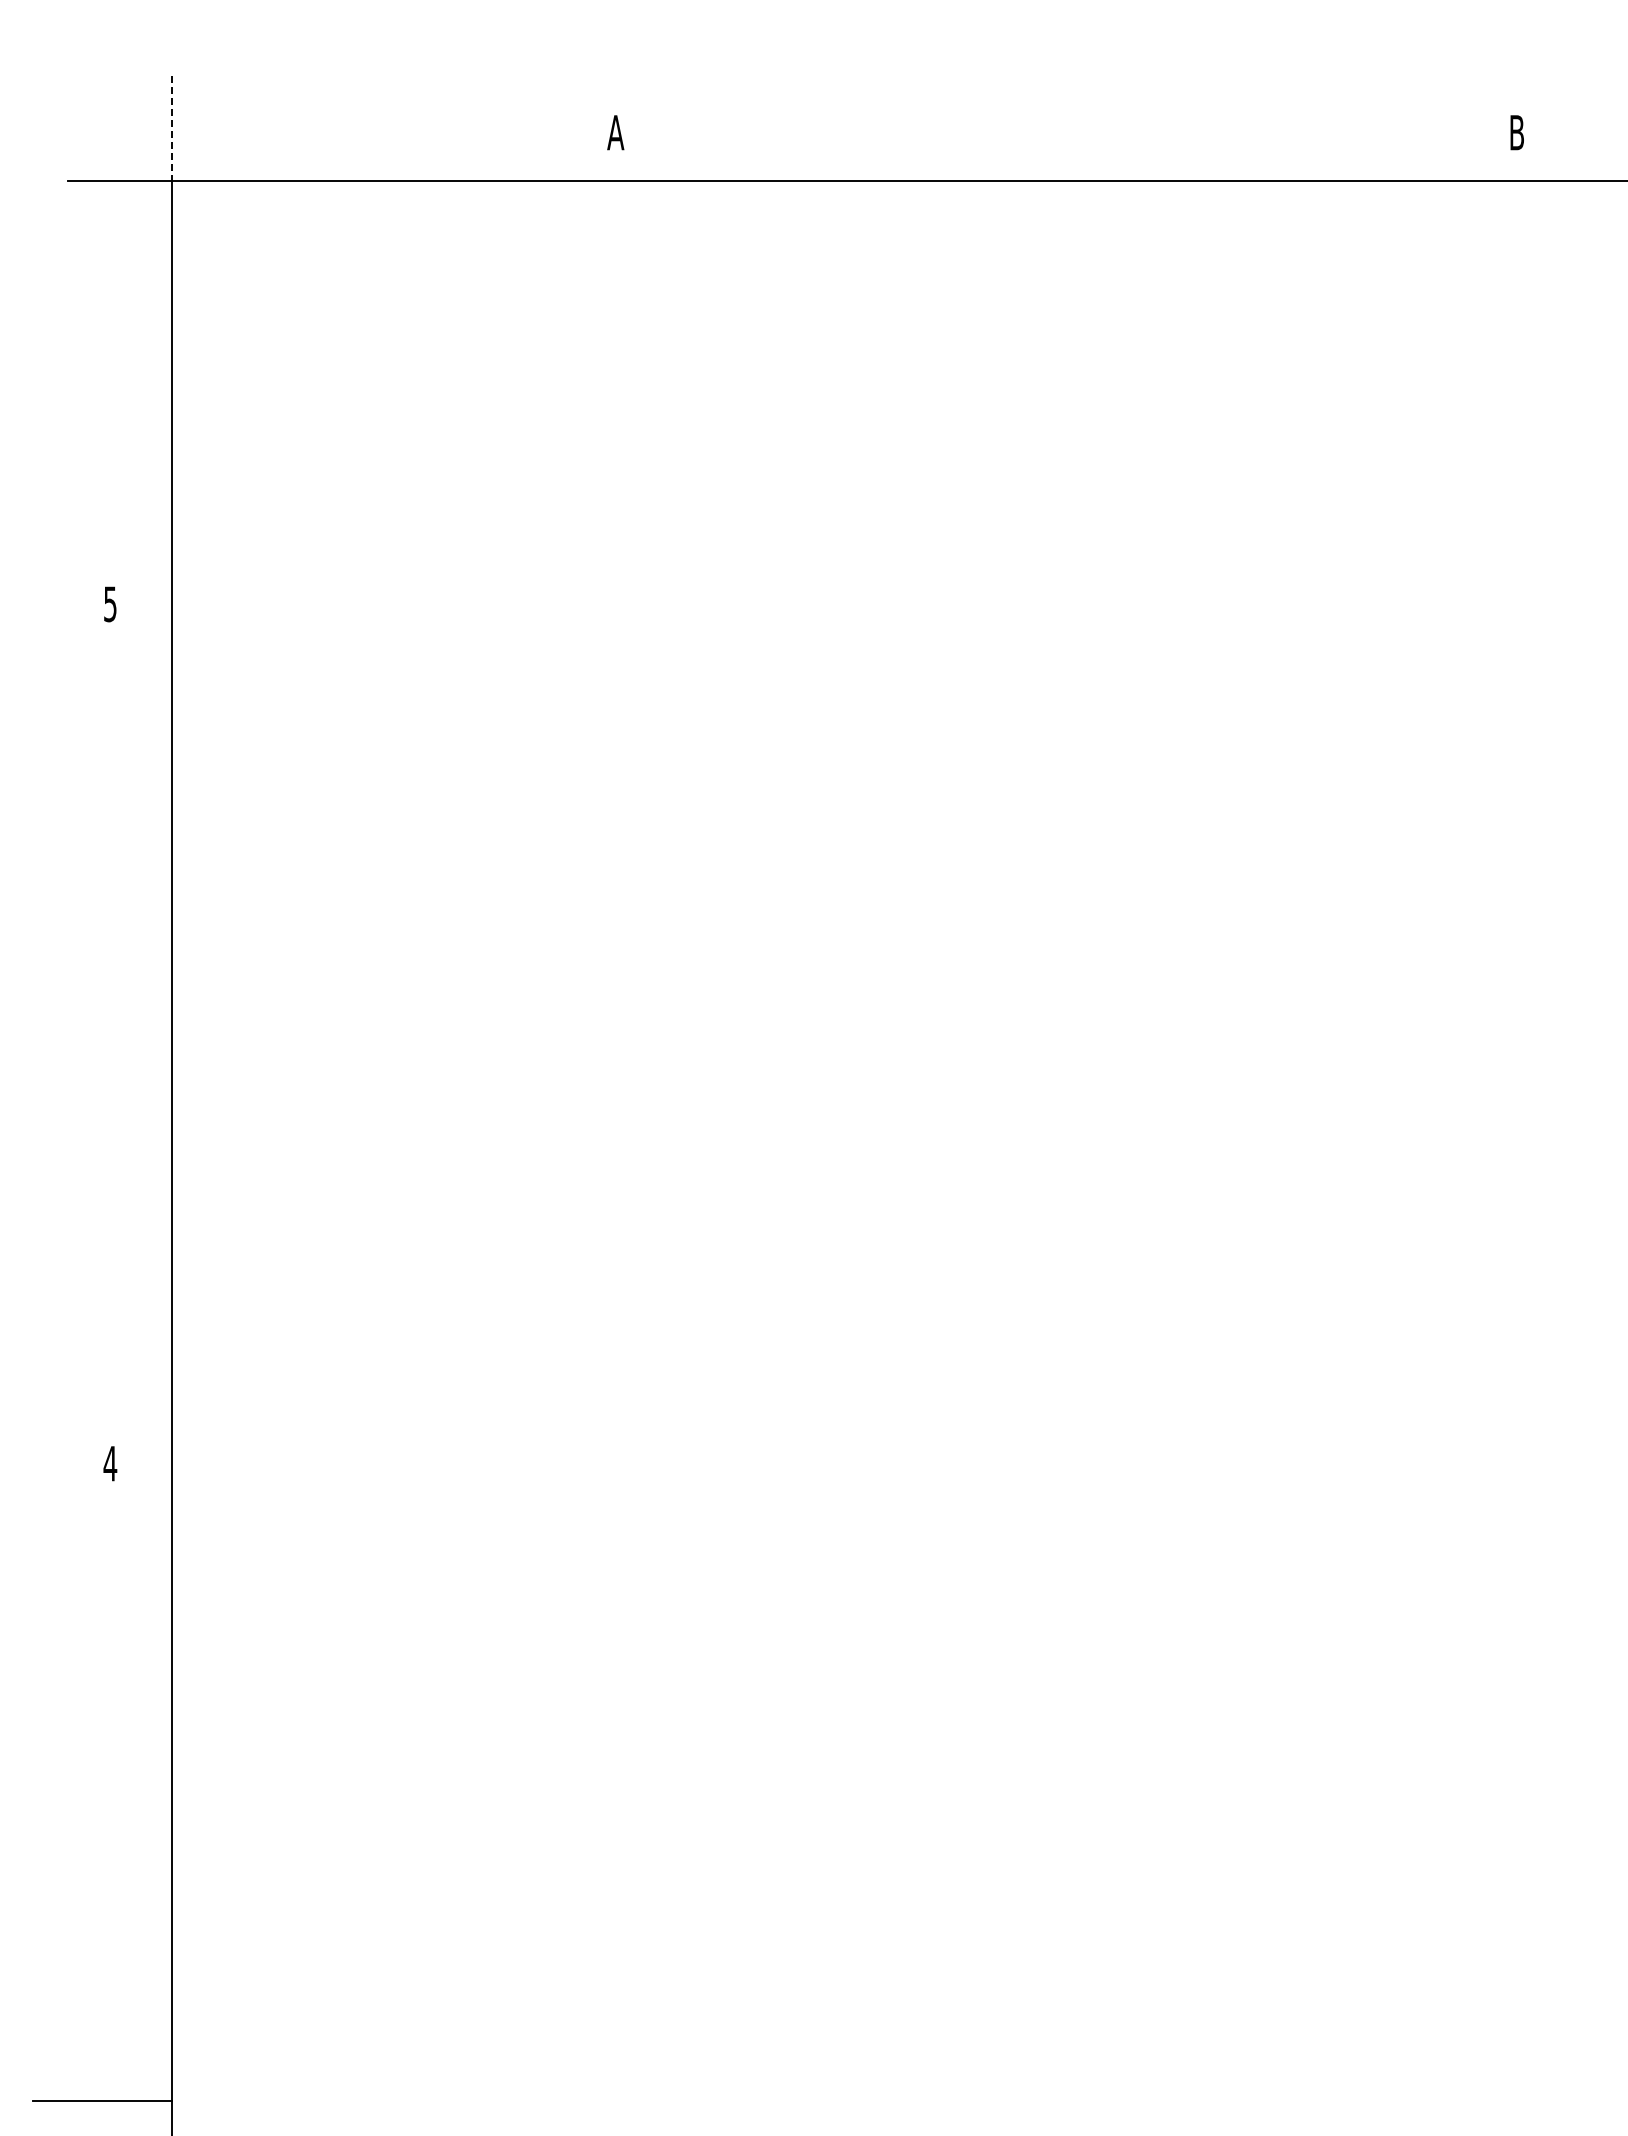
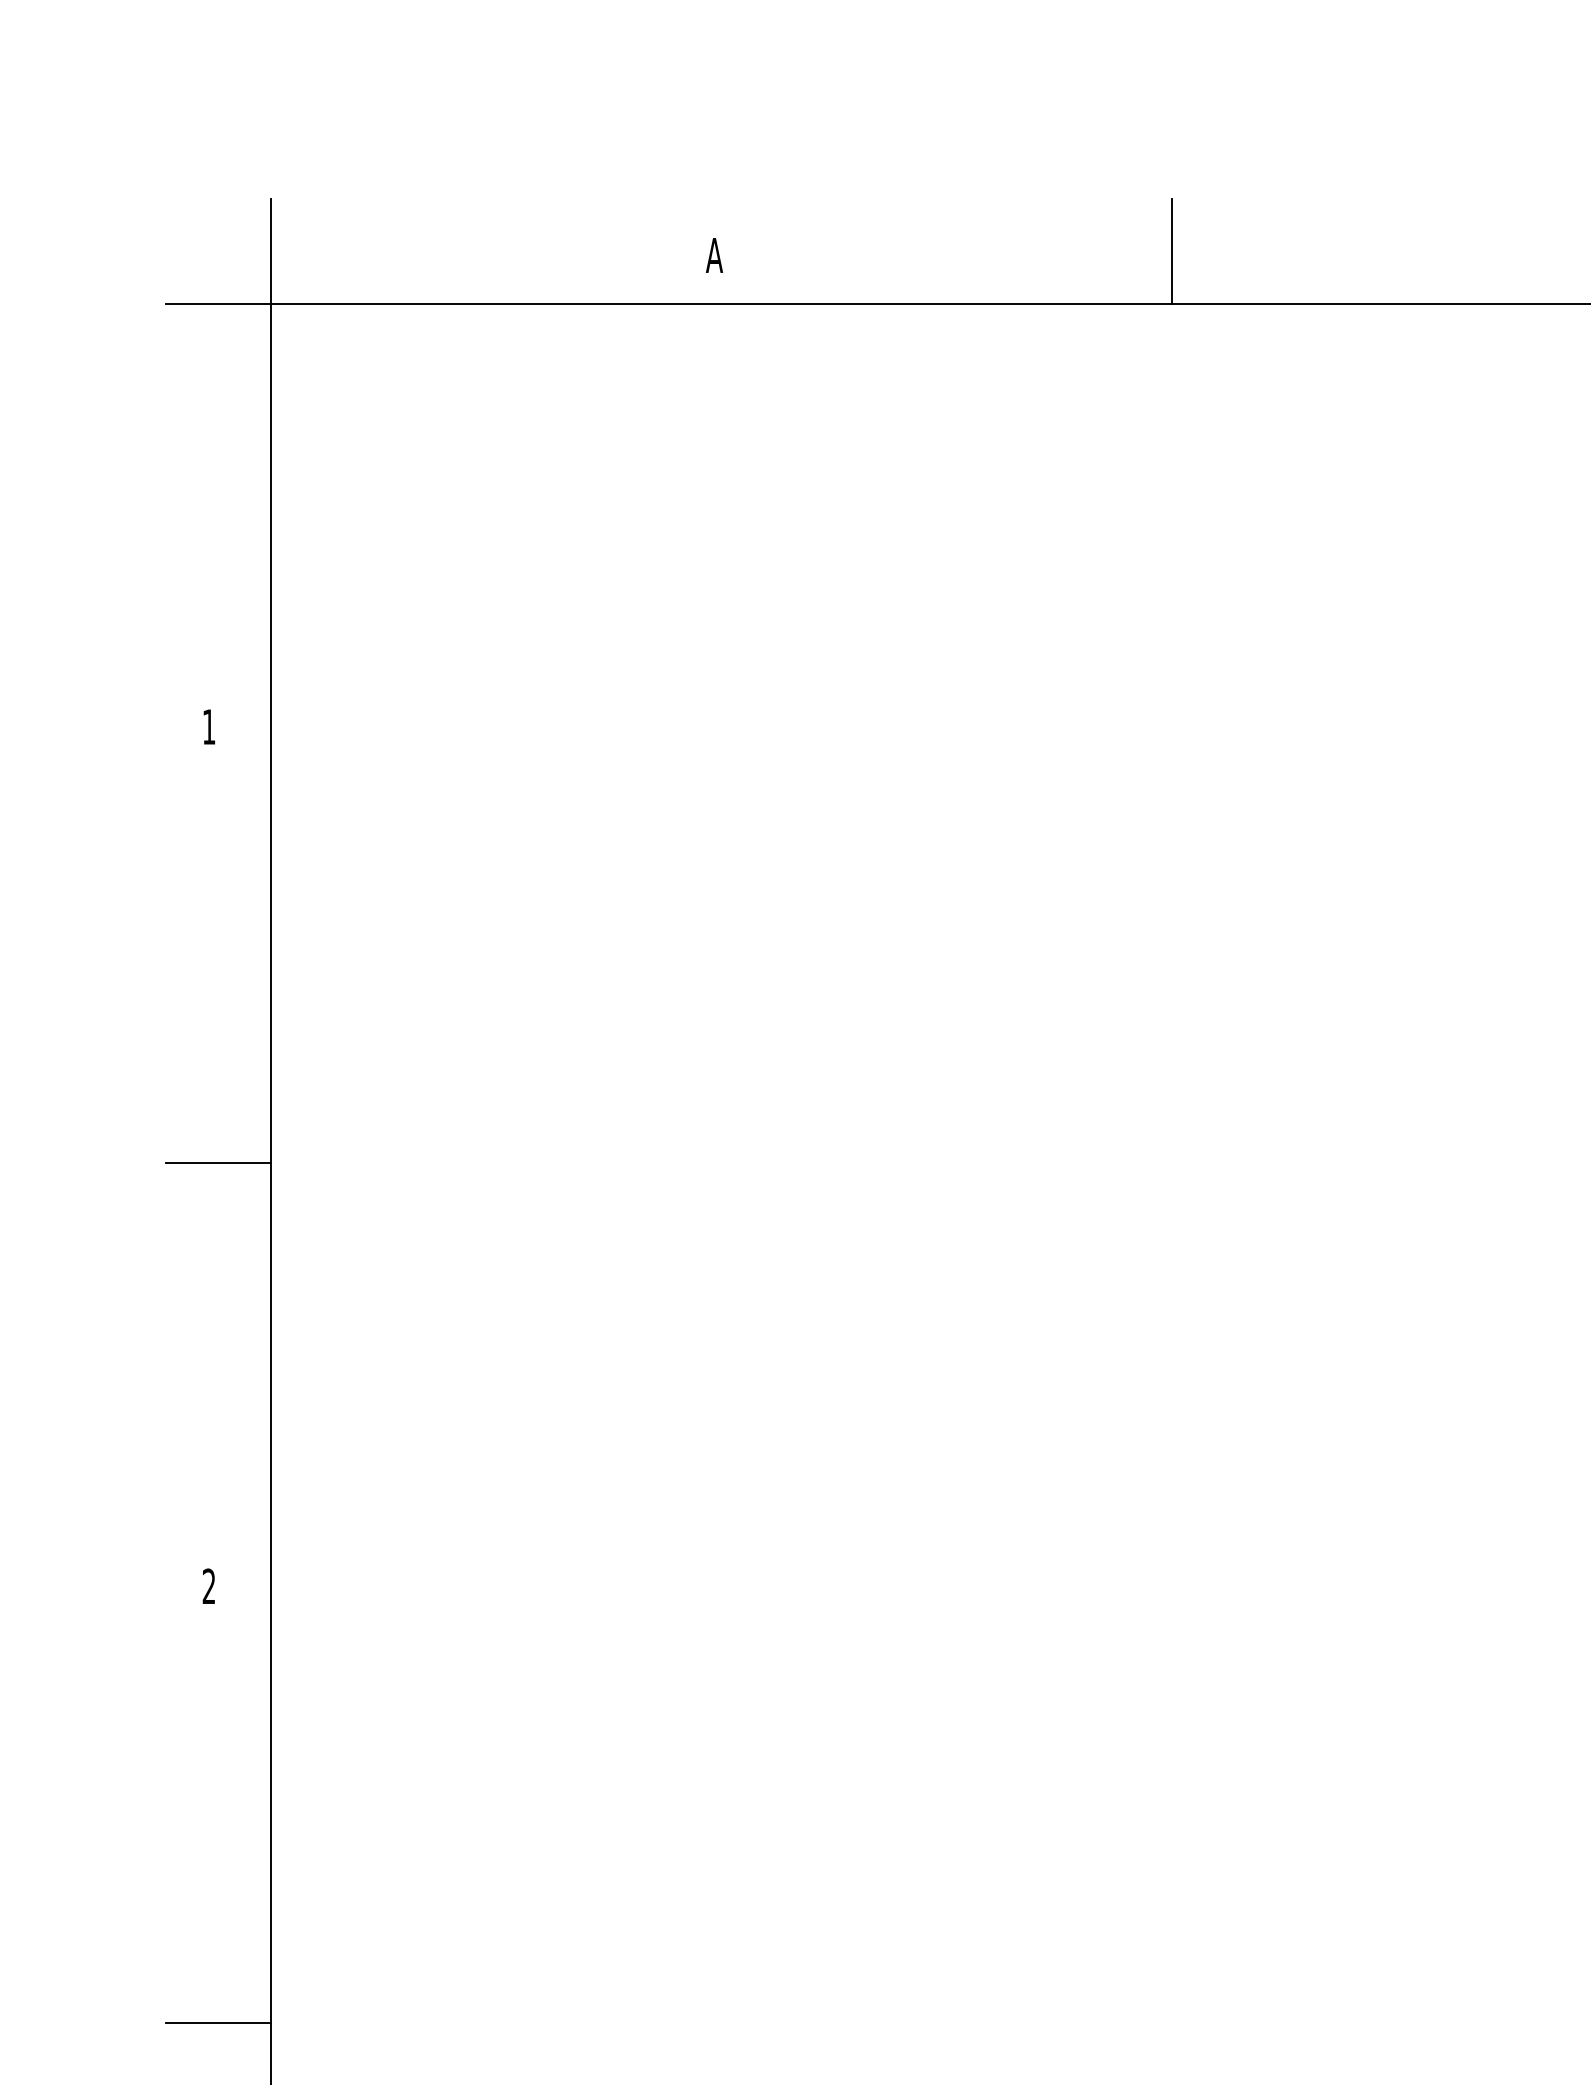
line: (1073, 128) -> (1172, 251), added
line: (172, 129) -> (271, 252), dashed -> solid
text: (110, 604) -> (209, 727), 5 -> 1
line: (119, 1040) -> (218, 1163), added
text: (110, 1463) -> (209, 1586), 4 -> 2
line: (119, 1900) -> (218, 2023), added

